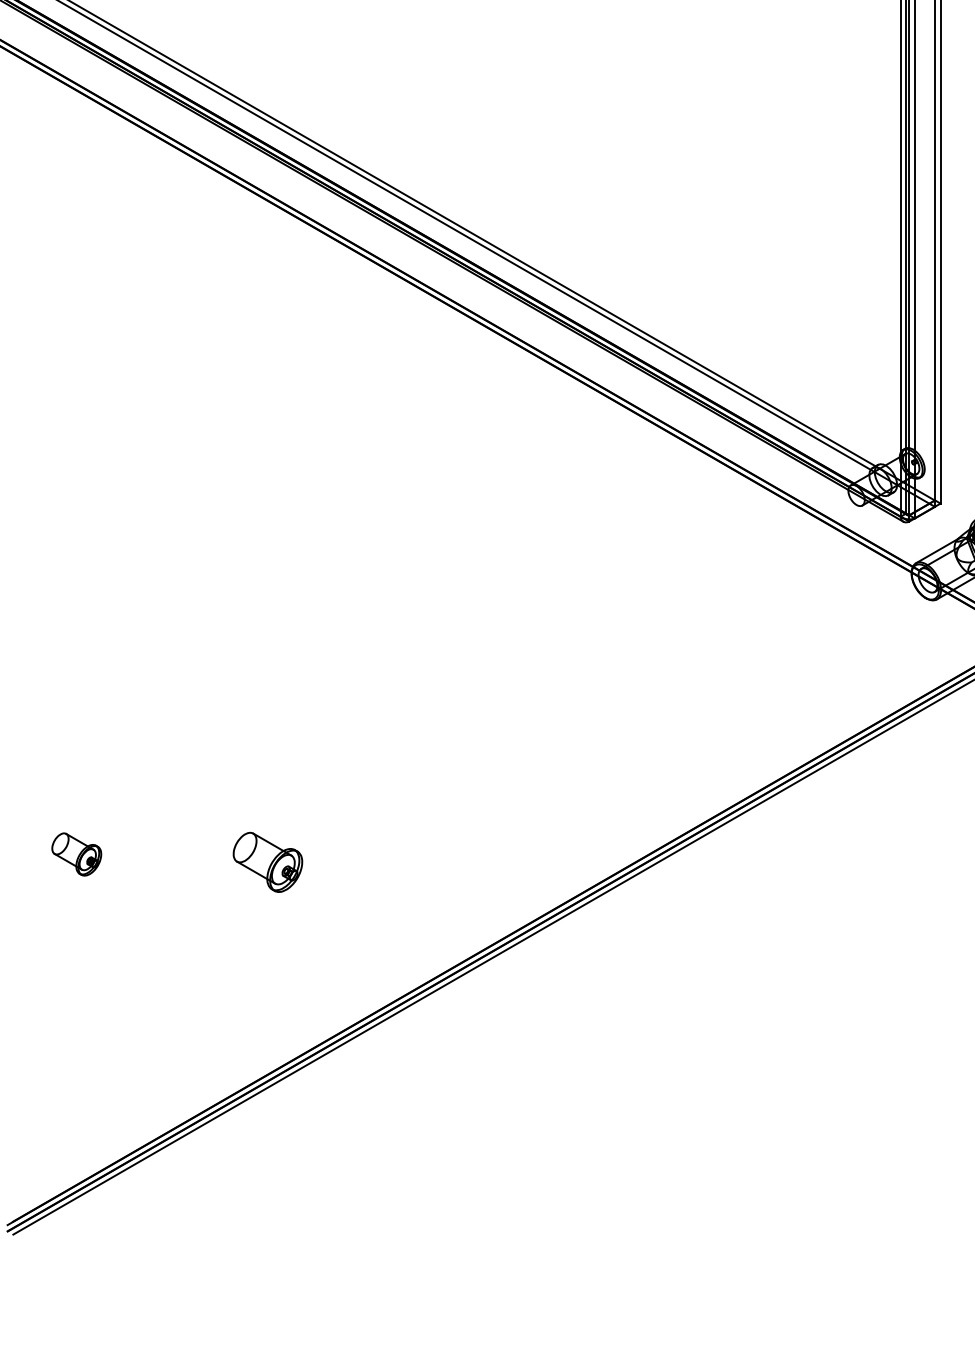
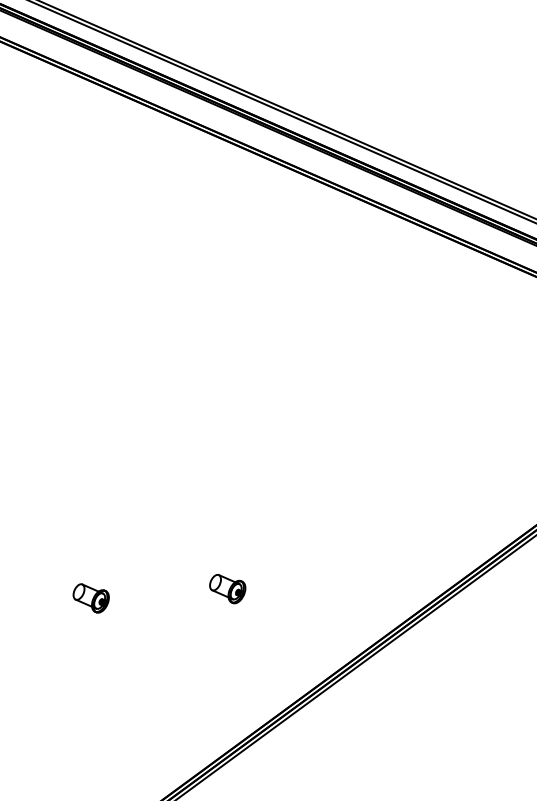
part: (267, 862) -> (227, 588), size x0.71

